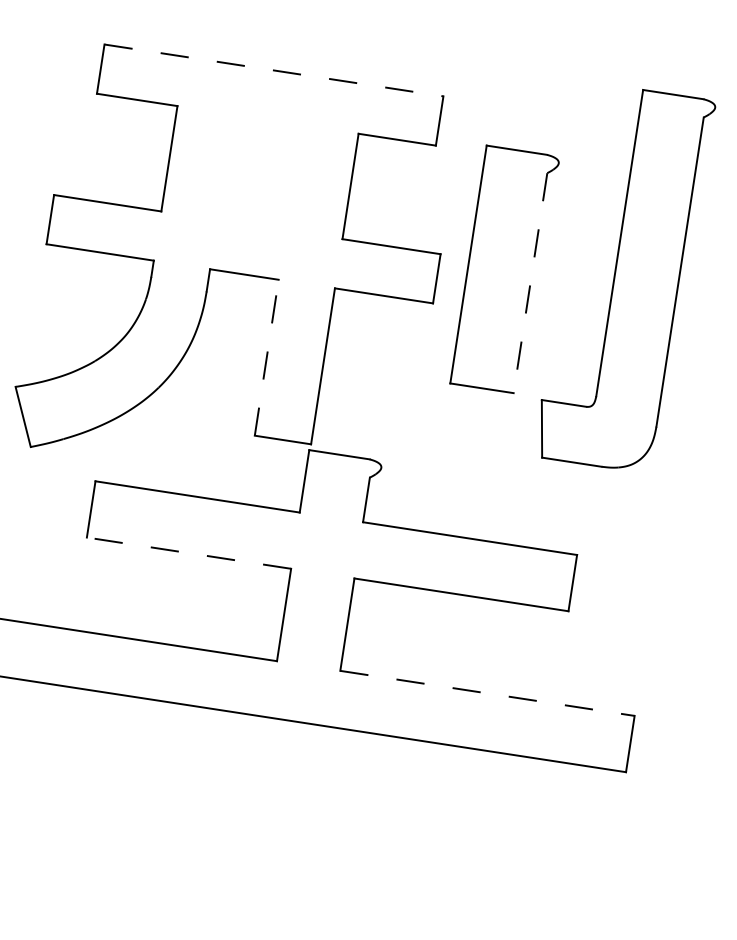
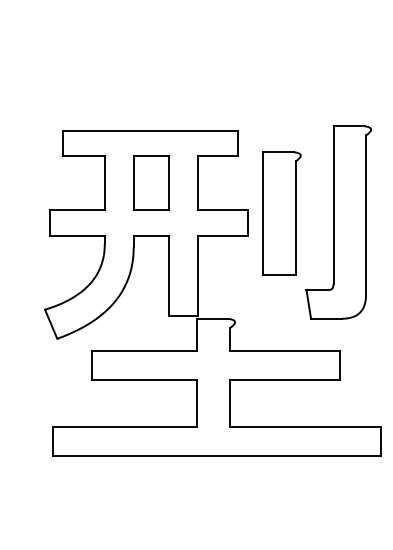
line: (275, 70) -> (151, 130), dashed -> solid
part: (260, 171) -> (151, 182), added
part: (624, 278) -> (338, 222), moved
line: (529, 283) -> (295, 218), dashed -> solid
line: (265, 357) -> (168, 275), dashed -> solid
line: (188, 552) -> (144, 379), dashed -> solid
line: (487, 693) -> (305, 427), dashed -> solid

